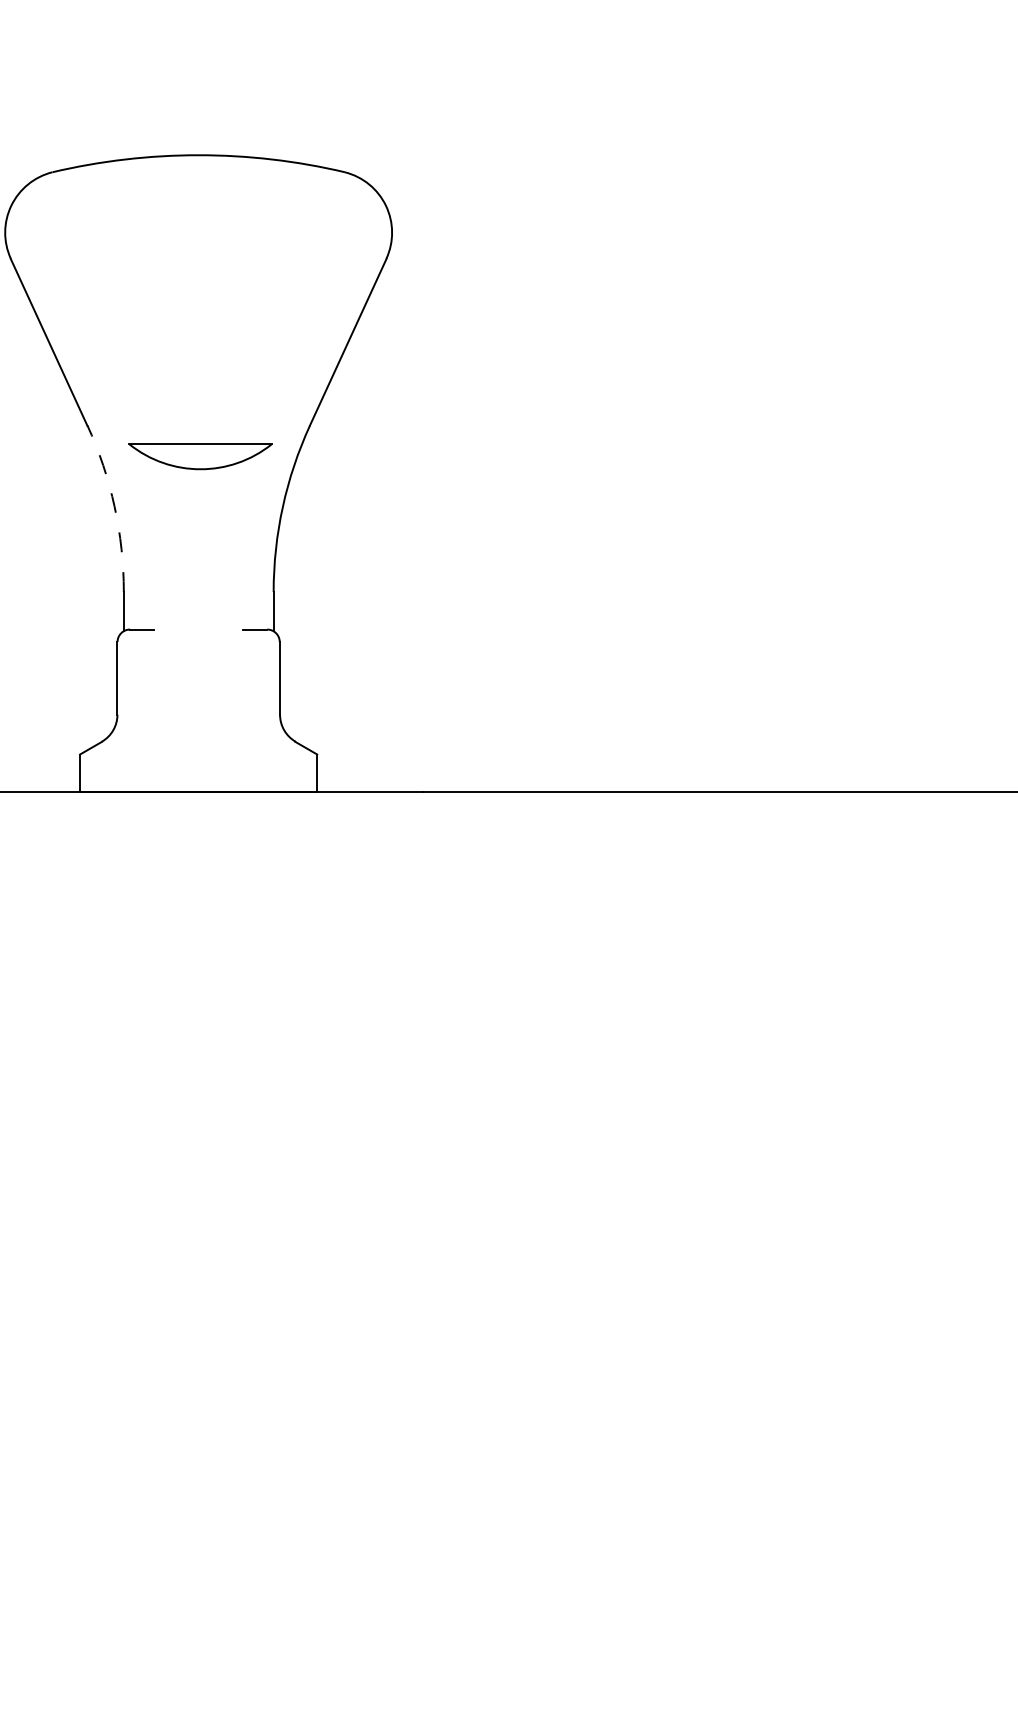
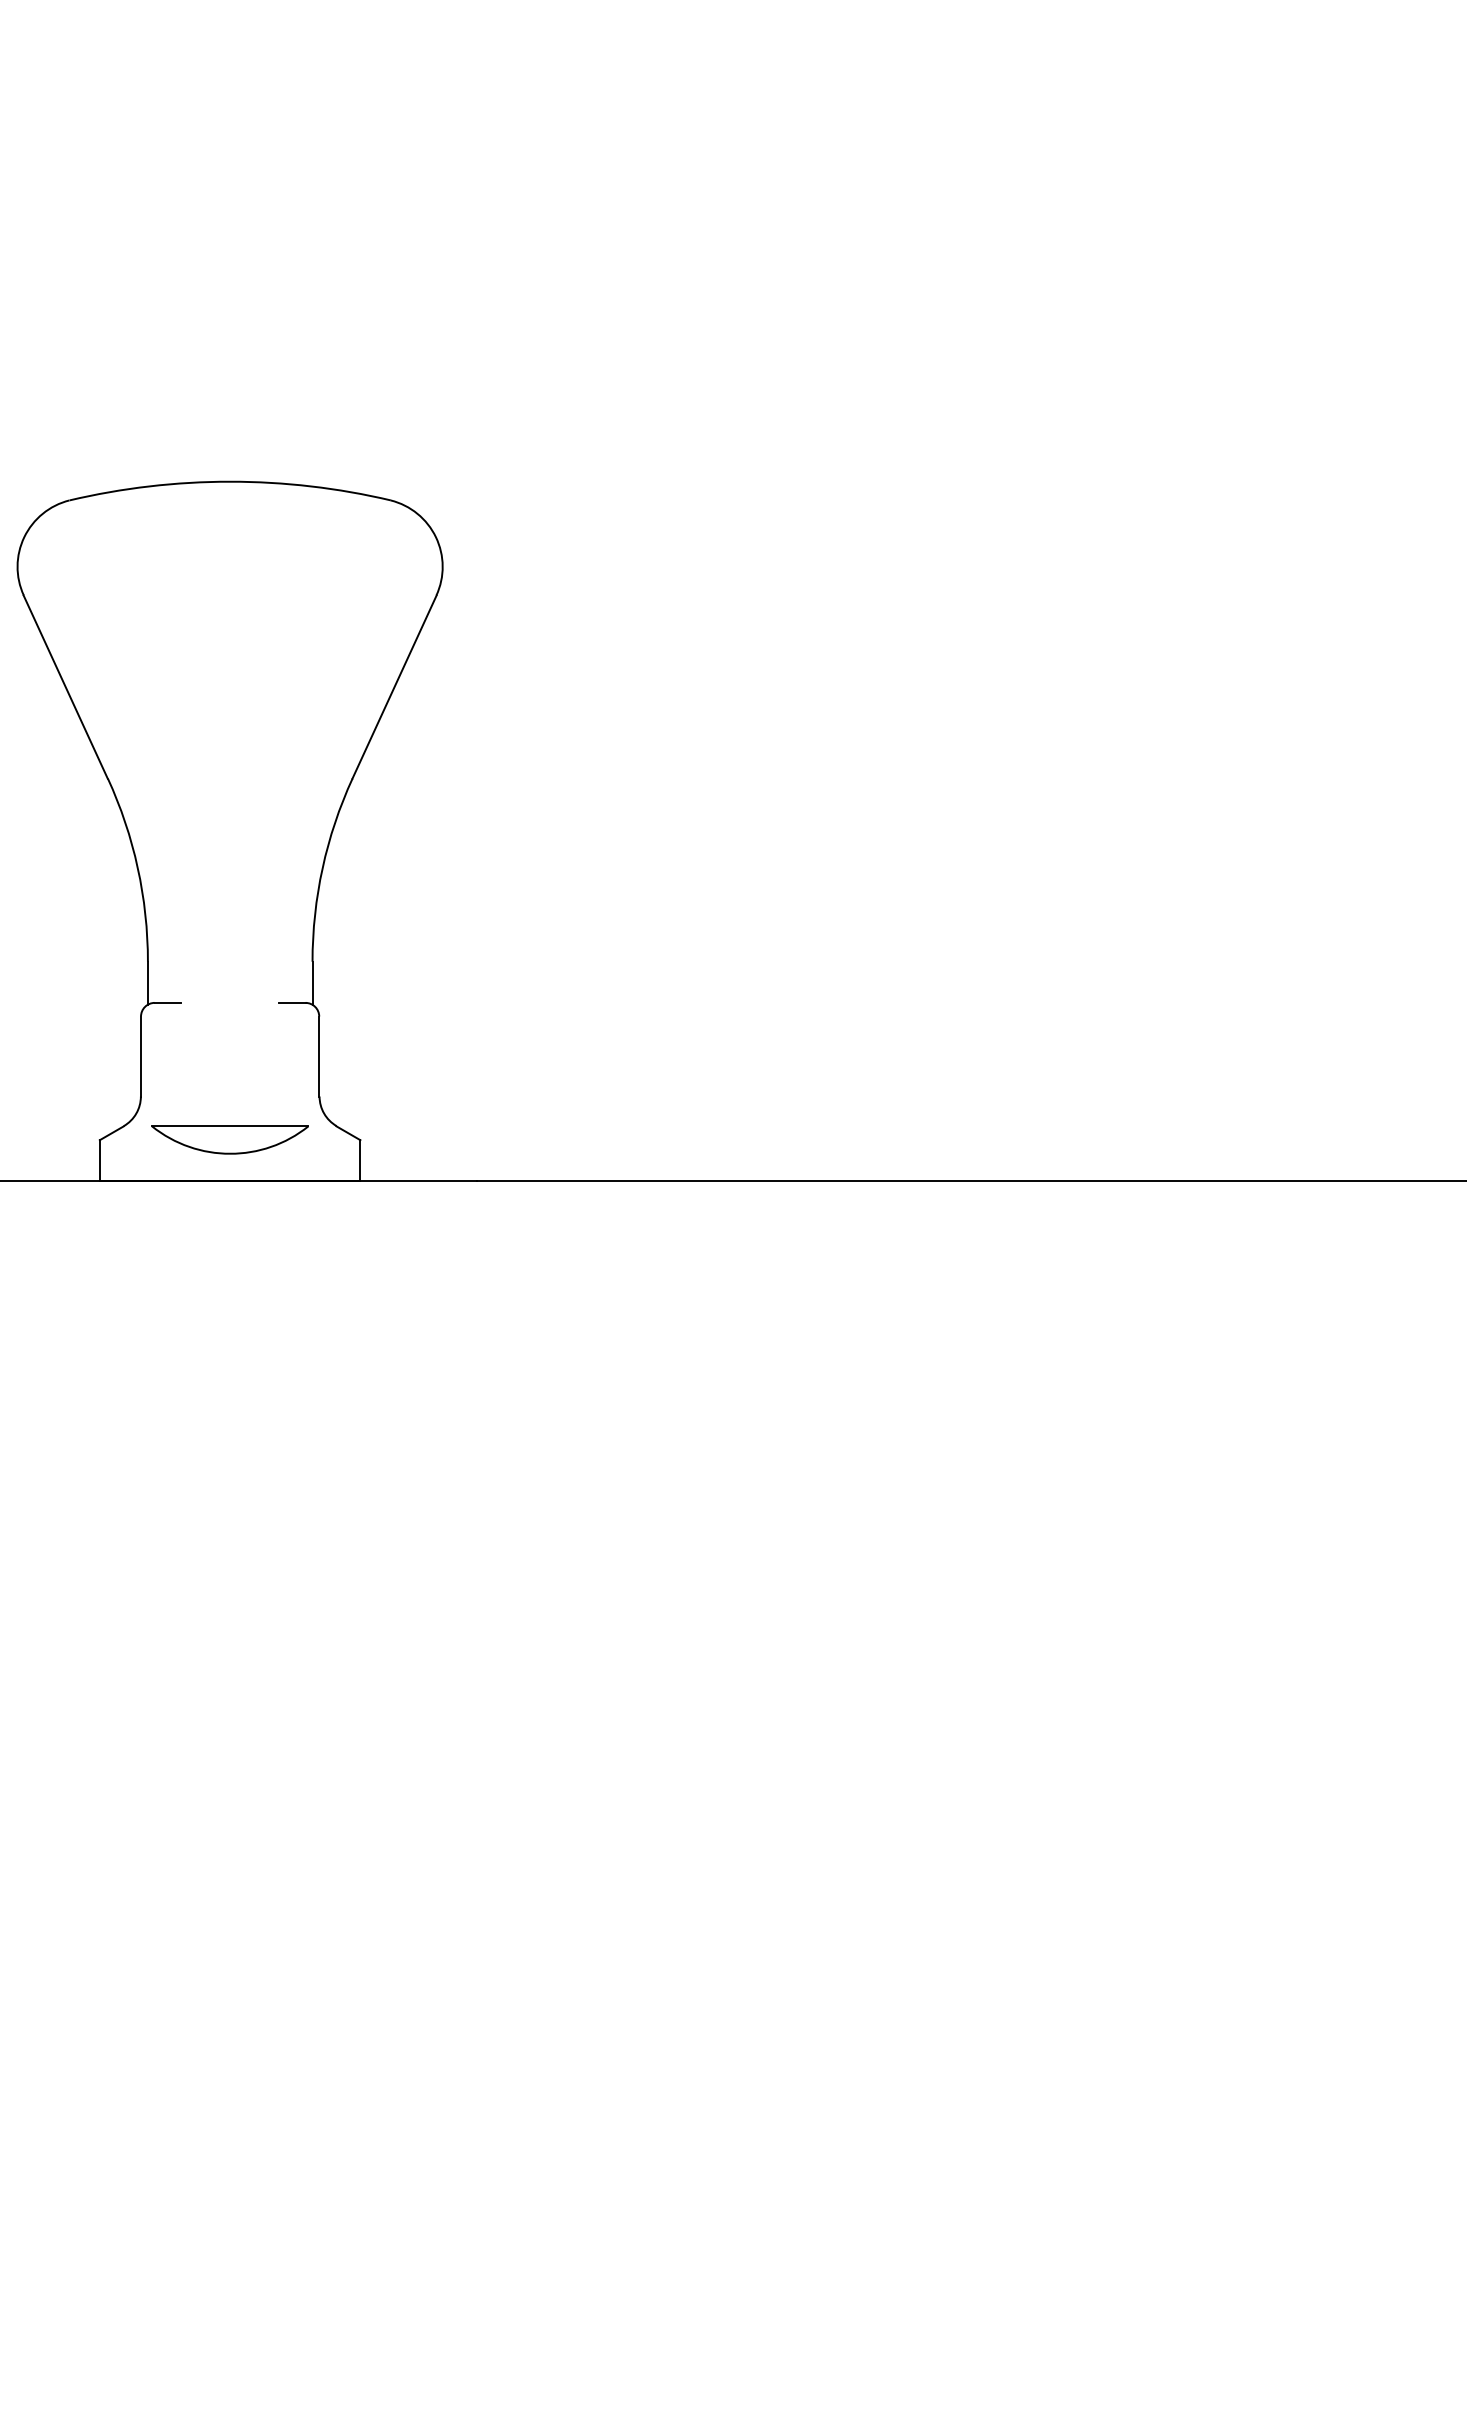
part: (199, 456) -> (229, 1139), moved
arc: (114, 507) -> (137, 868), dashed -> solid

